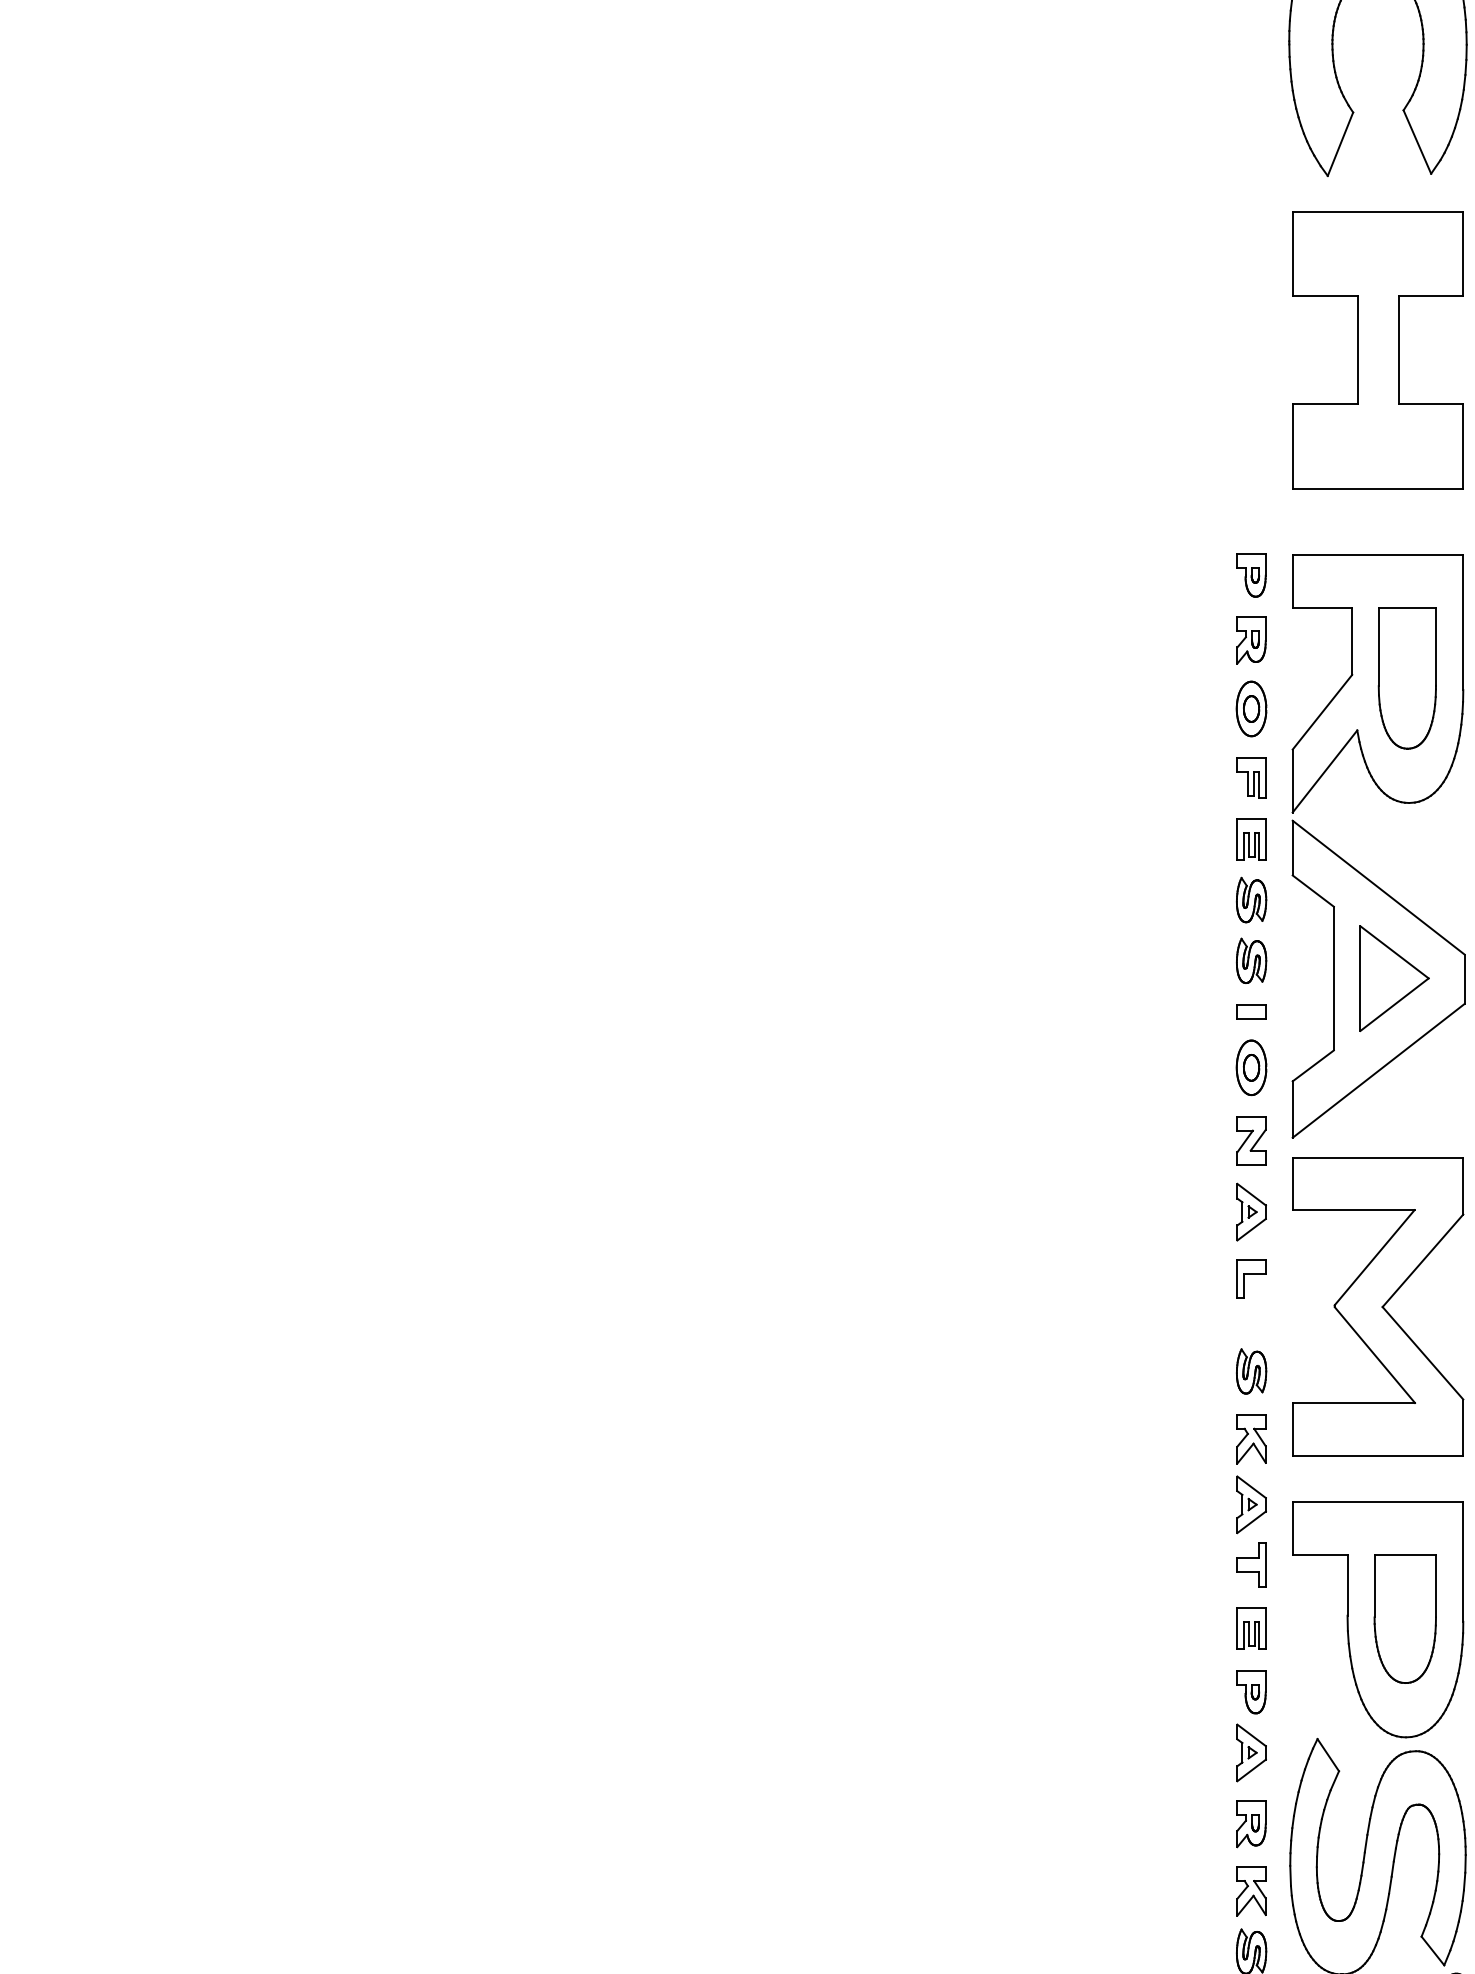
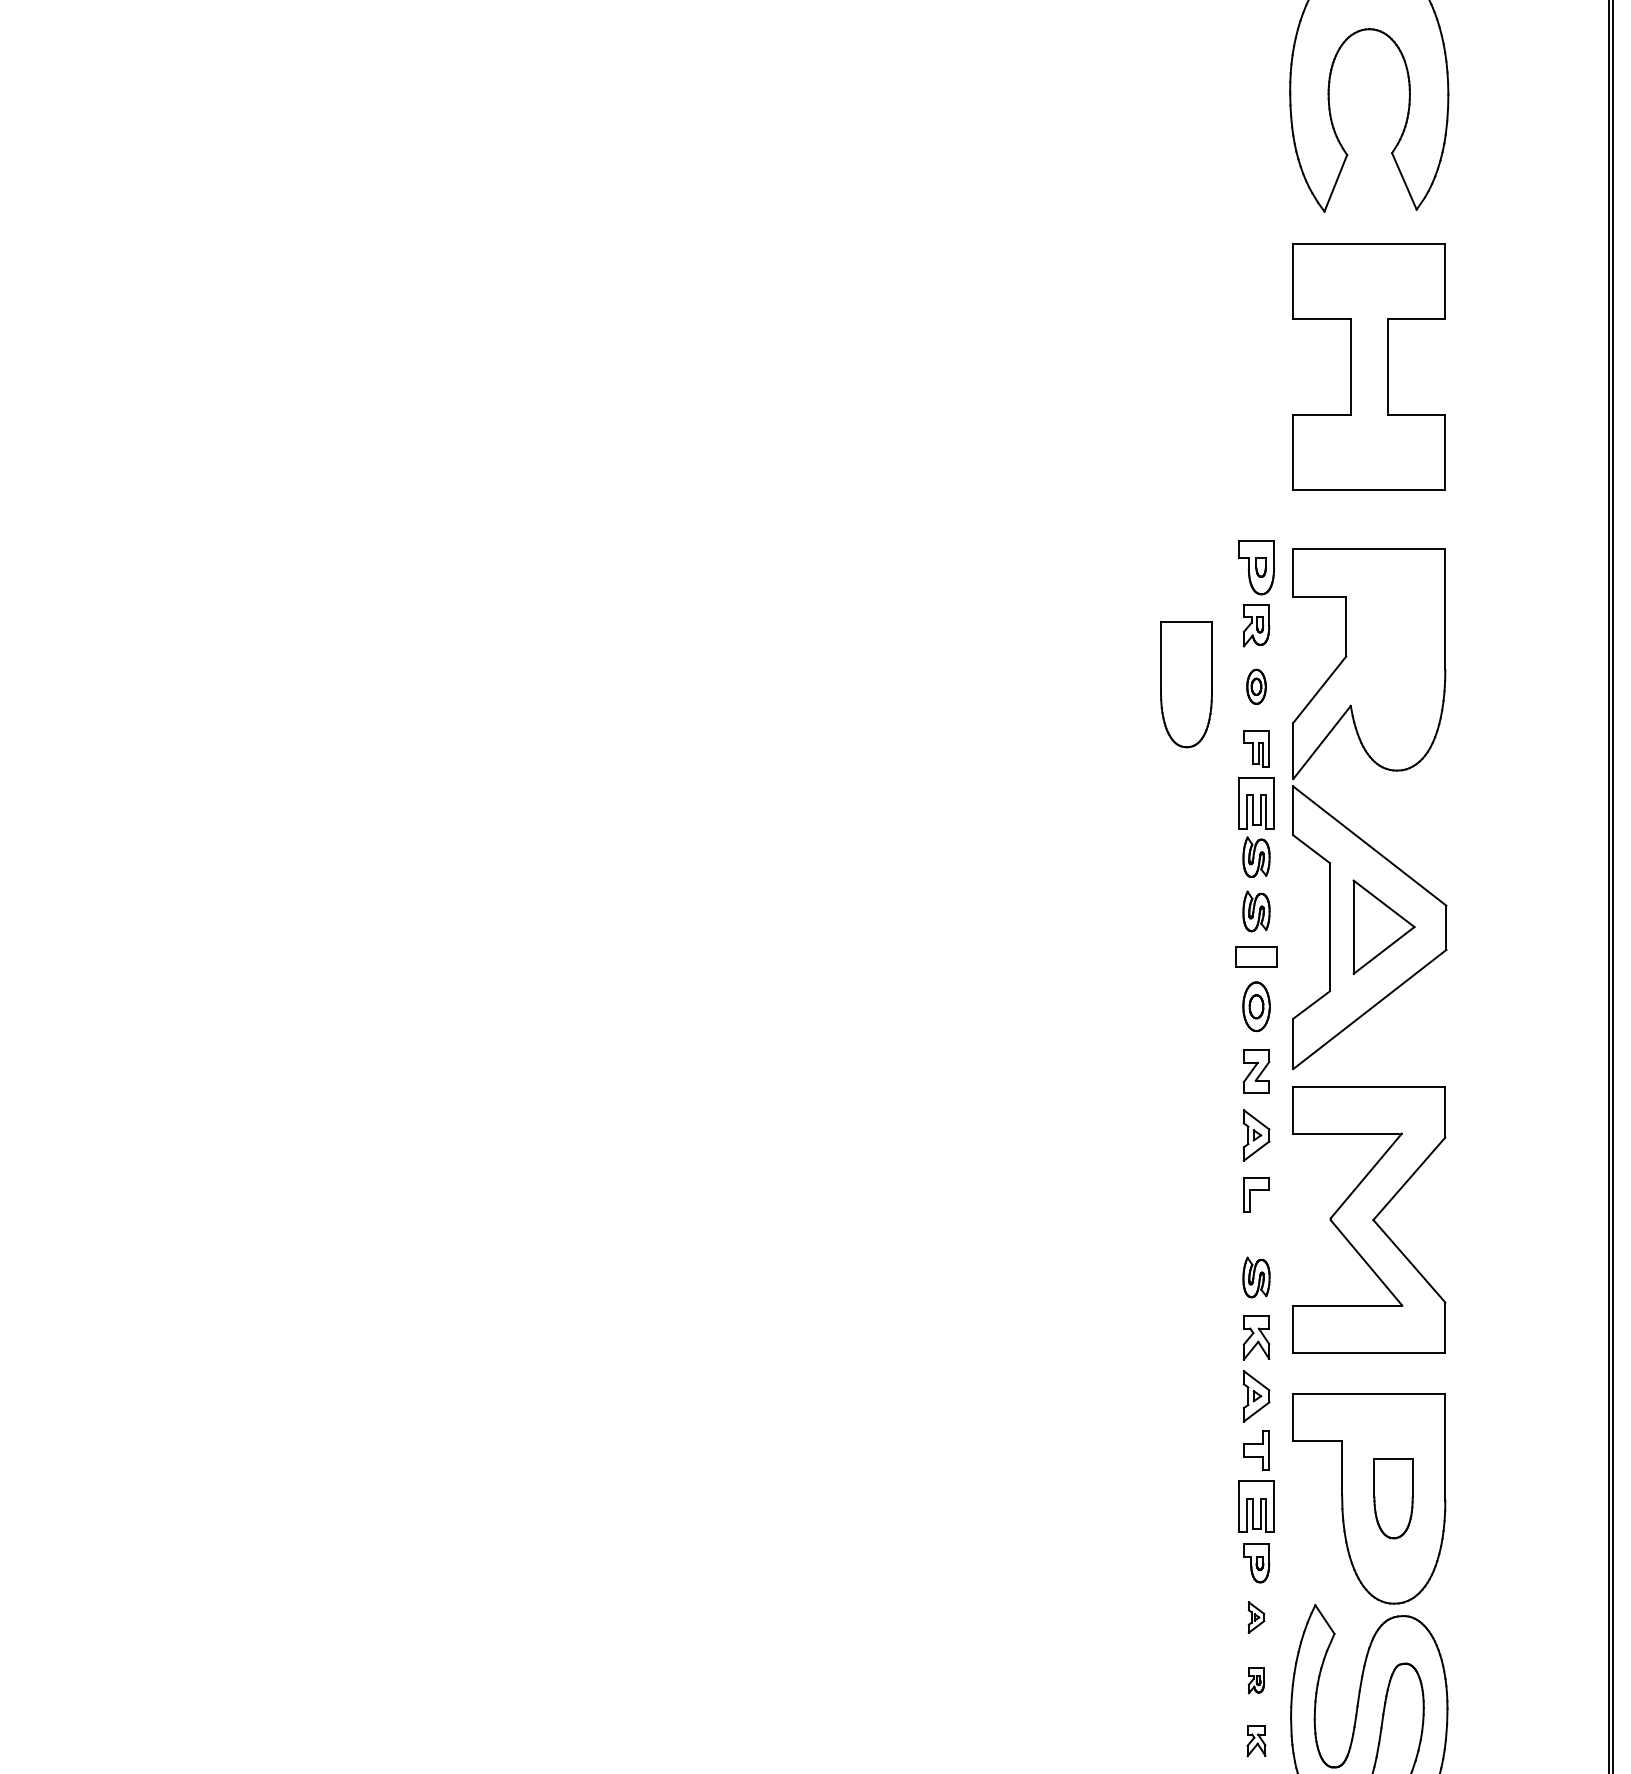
part: (1251, 575) -> (1256, 567), size x1.4
part: (1407, 678) -> (1186, 684), moved
part: (1251, 708) -> (1256, 686), size x0.7
part: (1251, 839) -> (1256, 803), size x1.4
part: (1251, 1011) -> (1256, 956), size x1.6
part: (1405, 1619) -> (1393, 1498), size x0.7
part: (1251, 1628) -> (1256, 1506), size x1.4
part: (1251, 1752) -> (1256, 1617), size x0.6
part: (1251, 1823) -> (1256, 1680), size x0.6
part: (1251, 1890) -> (1256, 1740), size x0.7

